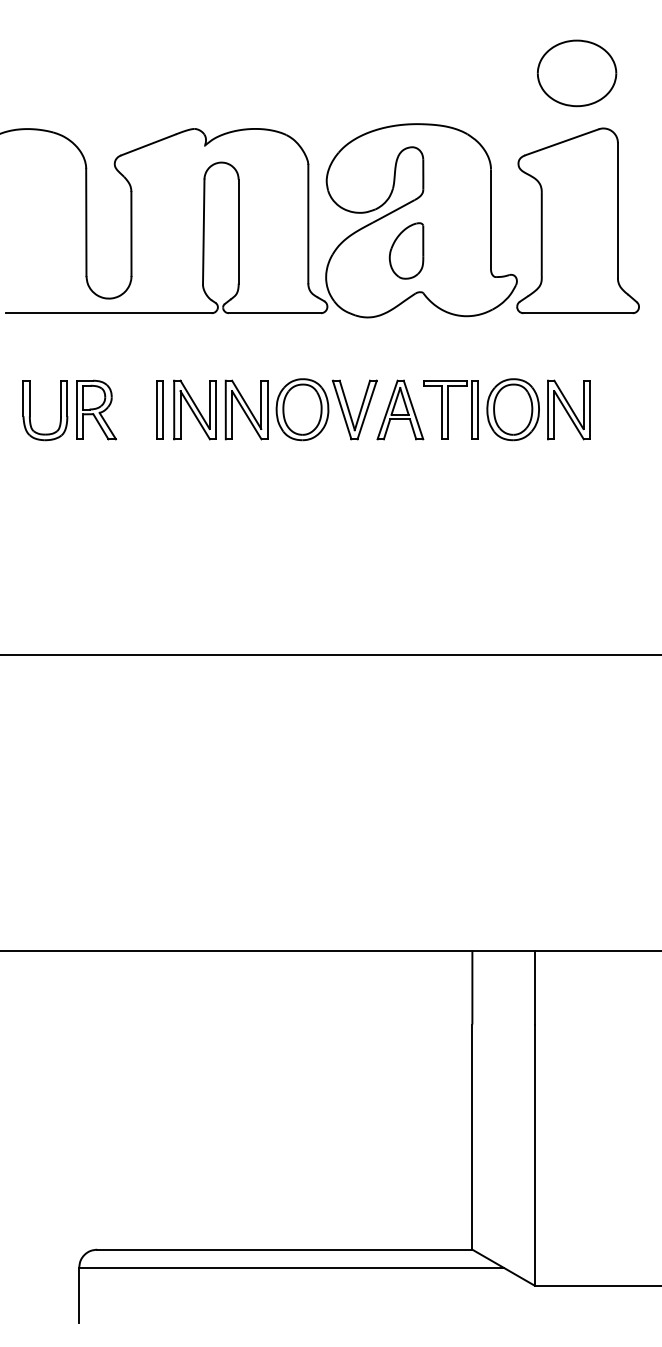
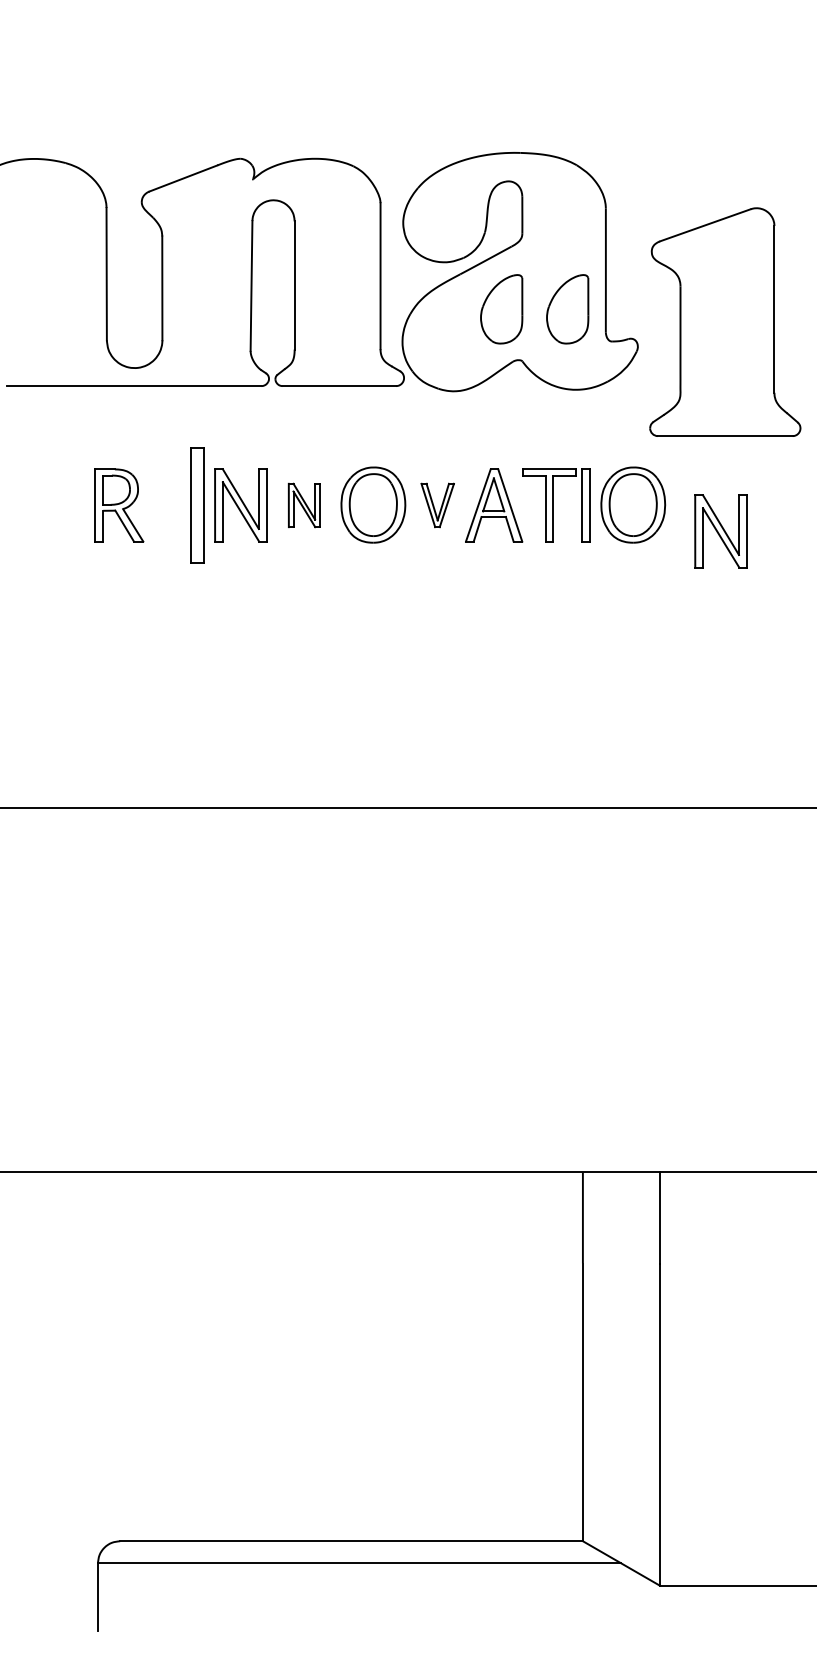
part: (576, 73) -> (711, 90), removed
part: (578, 220) -> (725, 321), moved
part: (459, 251) -> (567, 309), added
part: (60, 410) -> (74, 505), removed
part: (159, 410) -> (197, 505), size x1.6
part: (245, 410) -> (303, 505), size x0.6
part: (354, 410) -> (437, 505), size x0.6
part: (568, 410) -> (720, 531), moved

